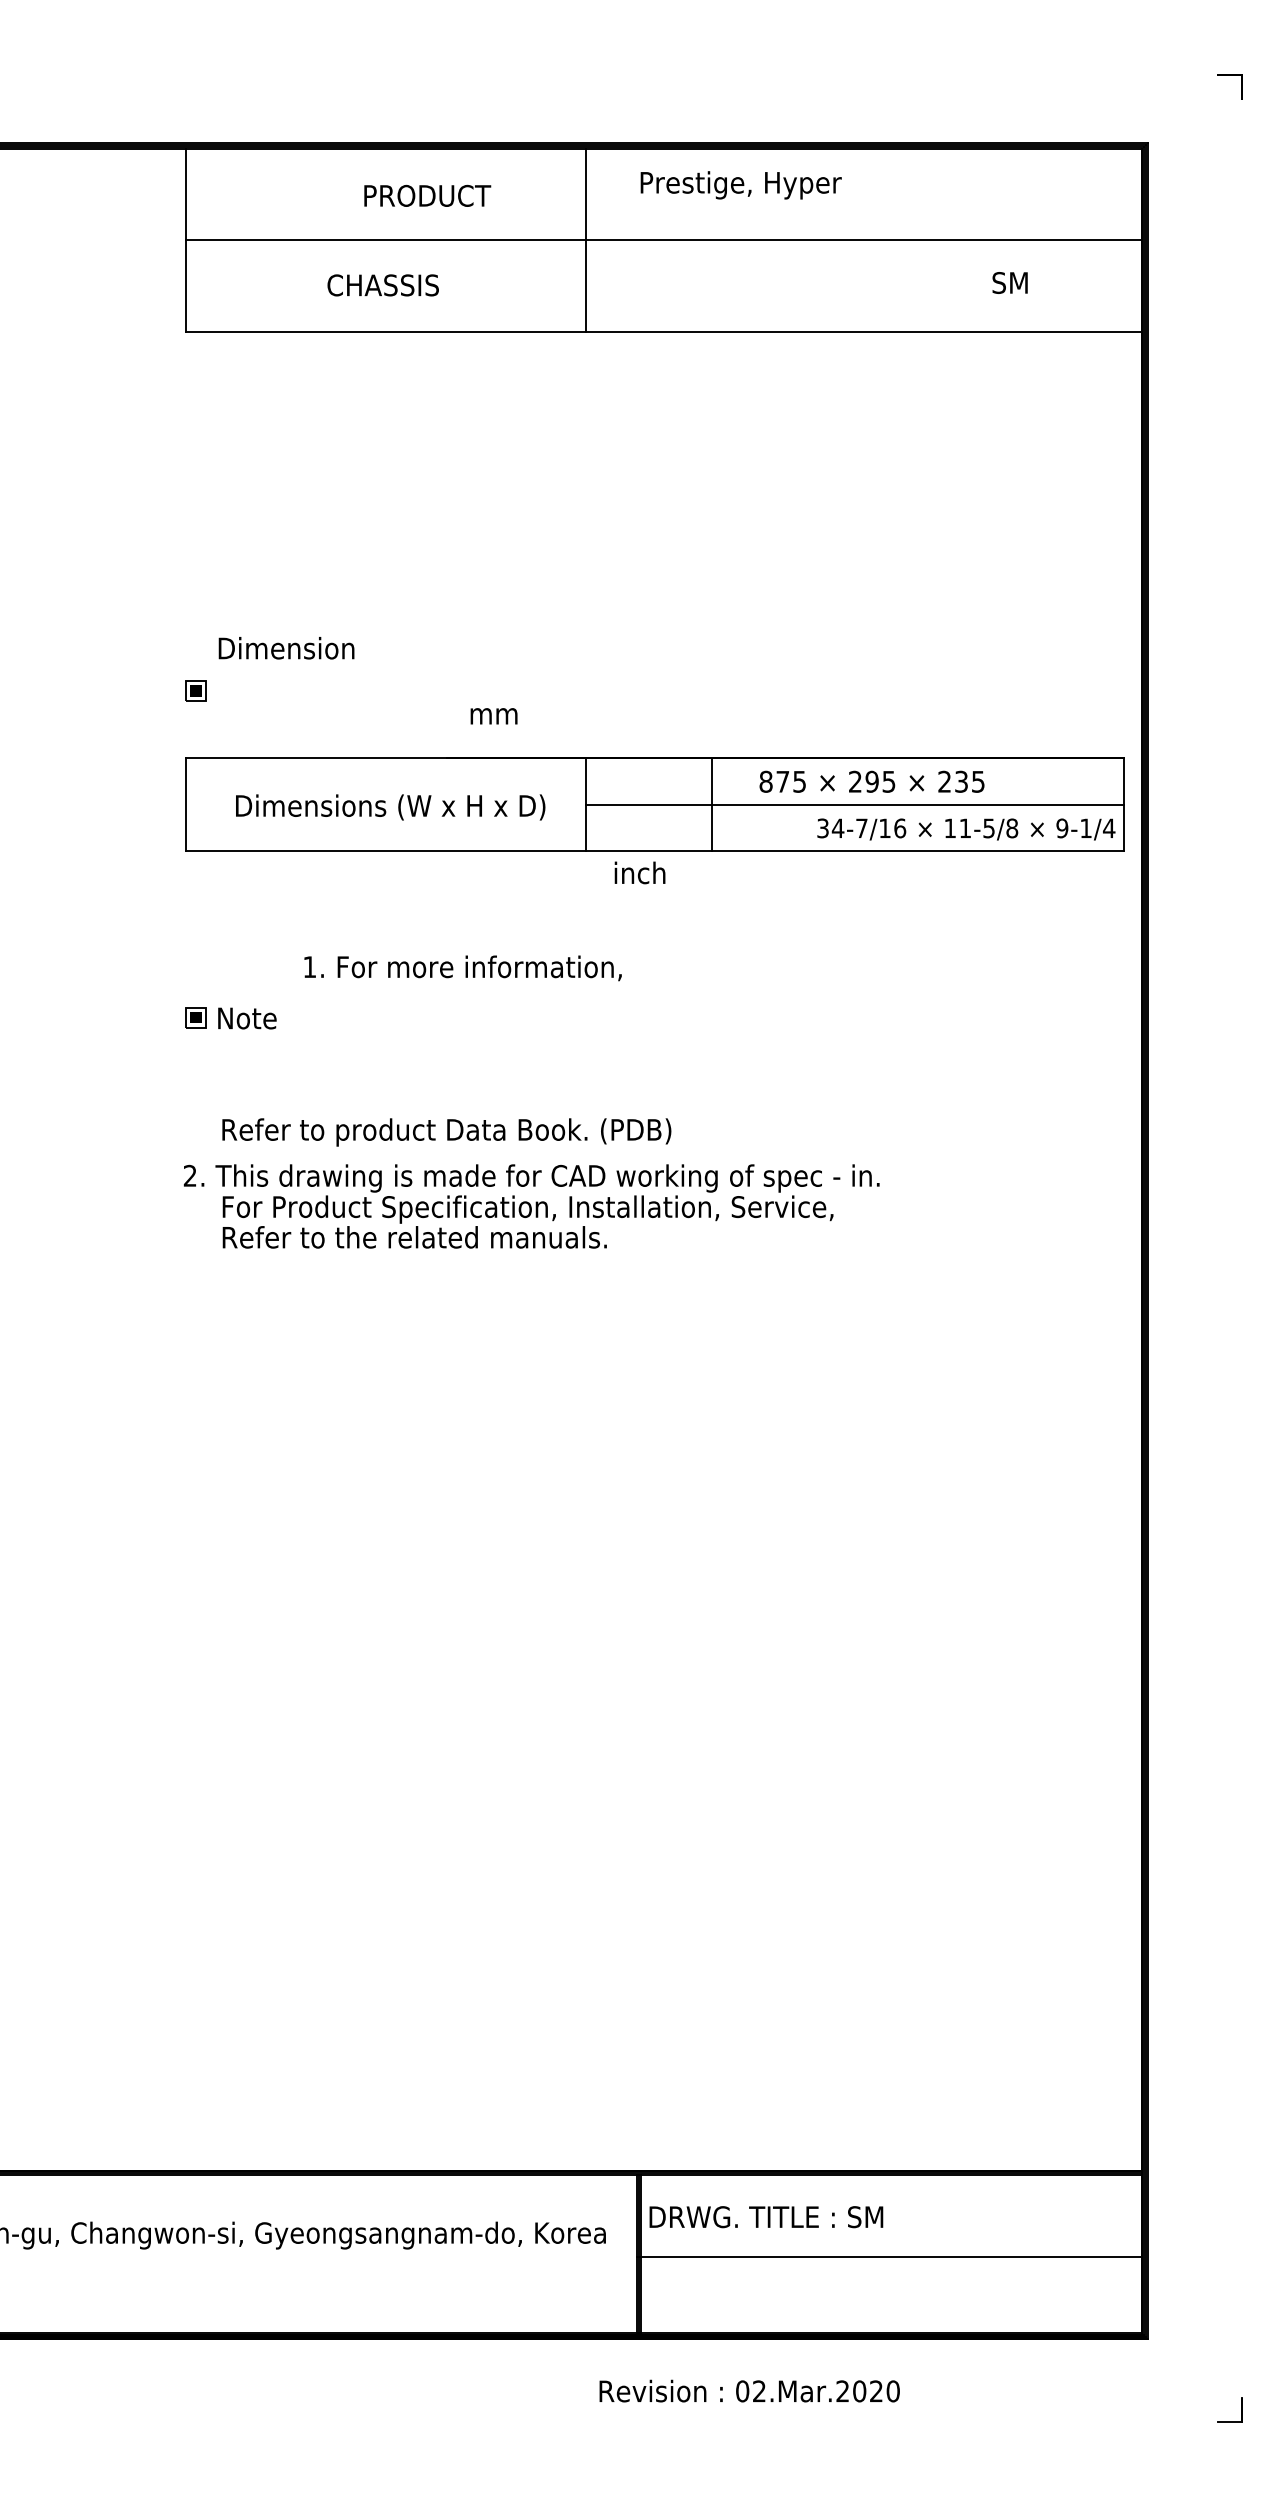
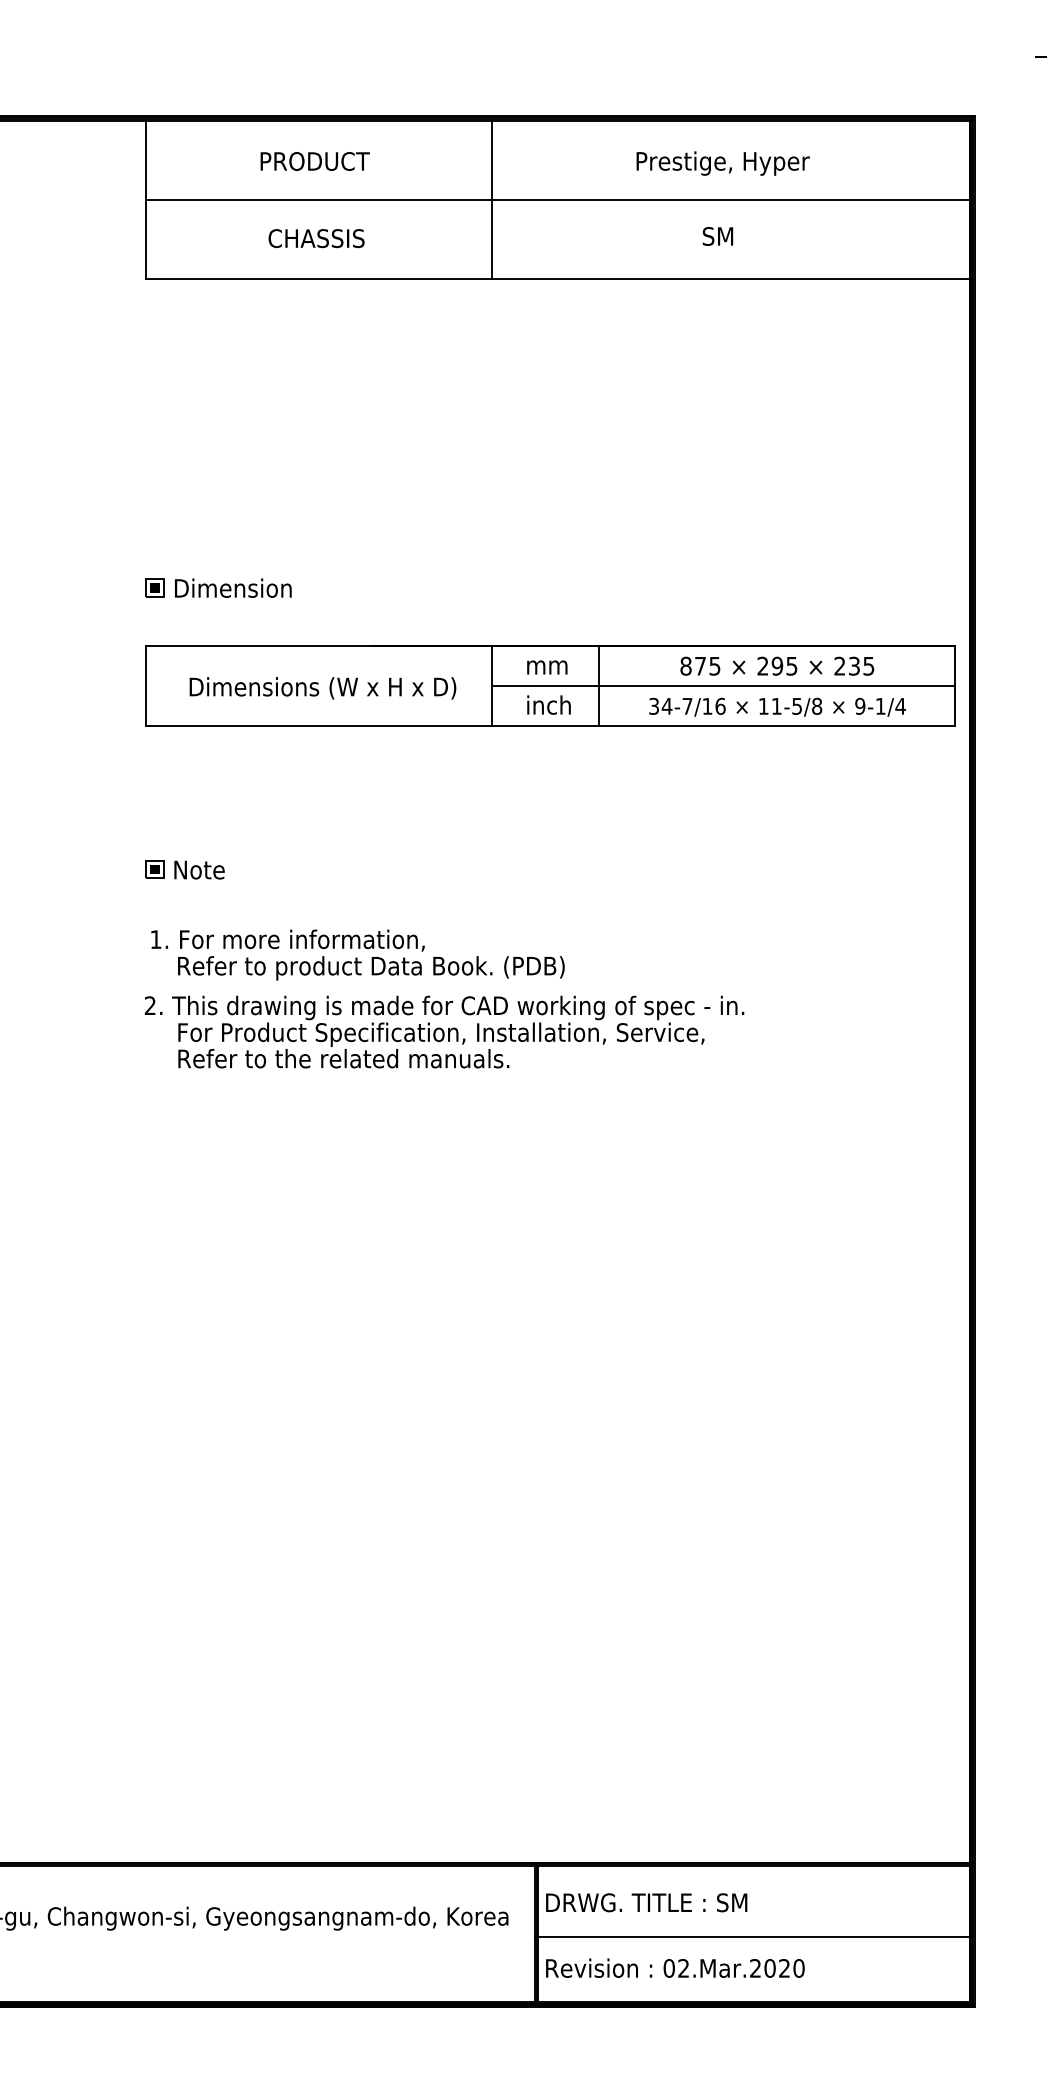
text: (740, 185) -> (722, 163), moved
text: (427, 195) -> (315, 161), moved
text: (1009, 282) -> (717, 236), moved
text: (286, 648) -> (233, 588), moved
text: (493, 716) -> (546, 667), moved
text: (871, 781) -> (776, 665), moved
text: (966, 829) -> (777, 707), moved
text: (639, 872) -> (548, 704), moved
text: (462, 968) -> (287, 940), moved
text: (749, 2390) -> (675, 1967), moved

